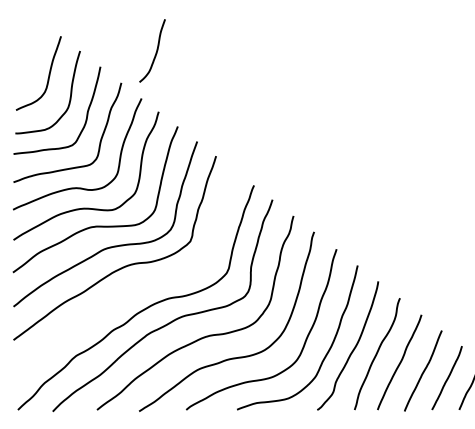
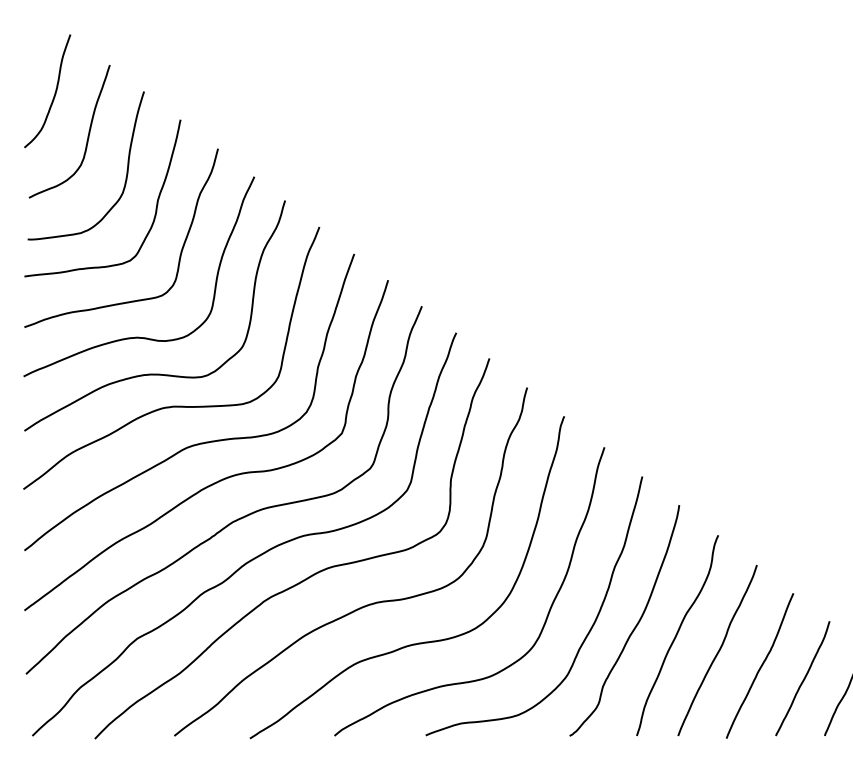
curve: (155, 52) -> (53, 94), moved
curve: (129, 289) -> (232, 519), added

